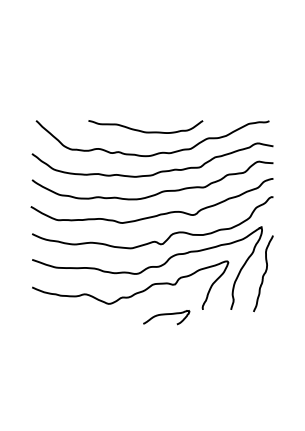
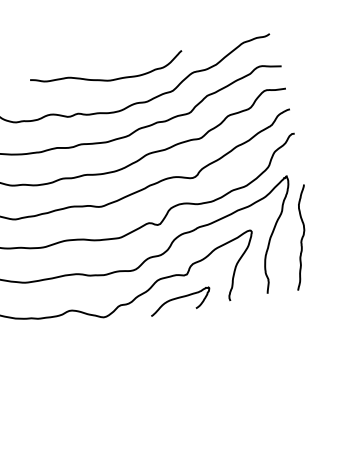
curve: (166, 315) -> (179, 299), moved

